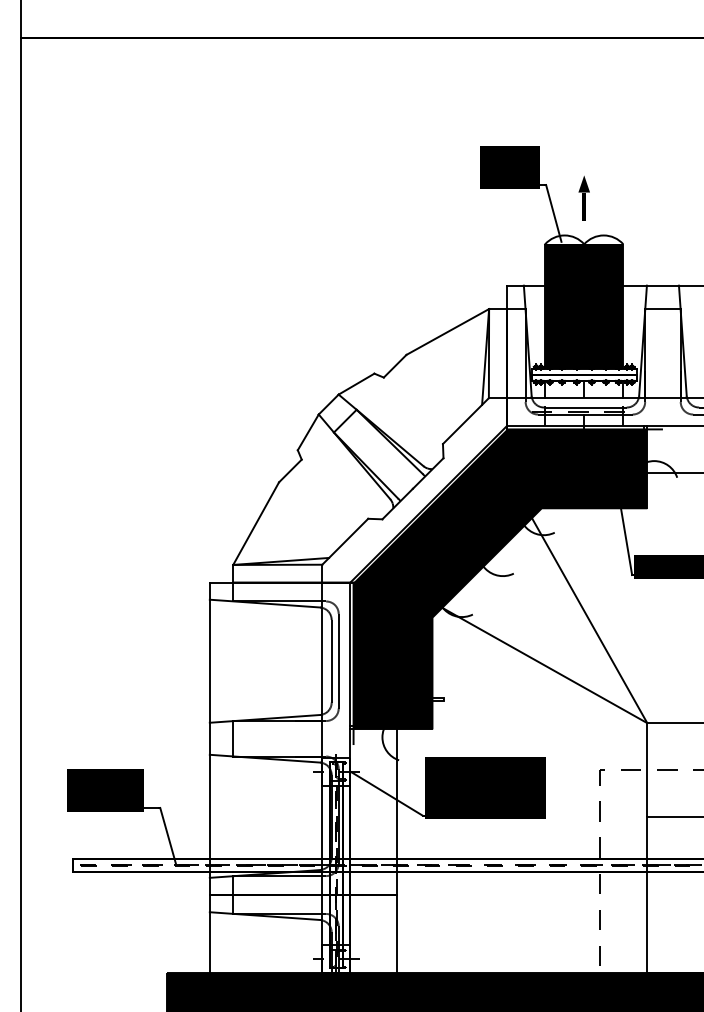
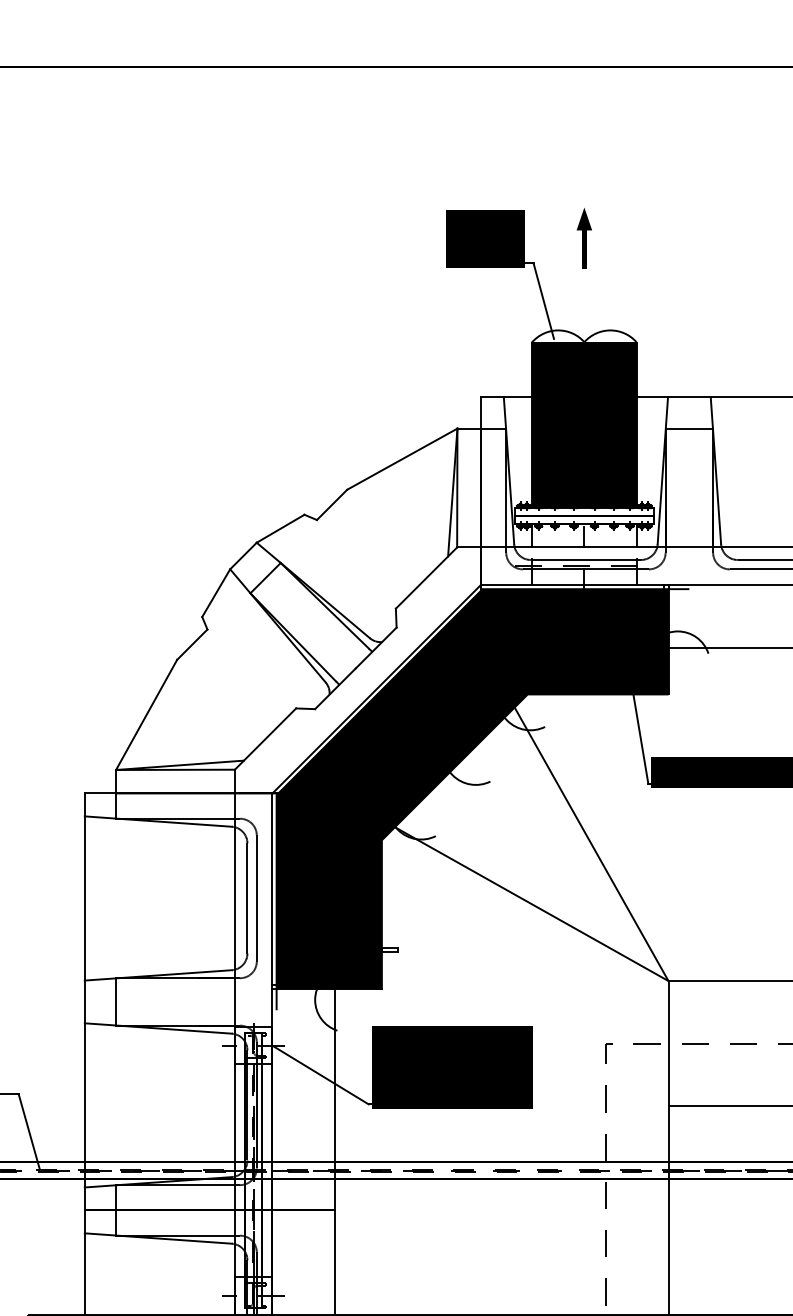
part: (583, 197) -> (583, 237), moved

